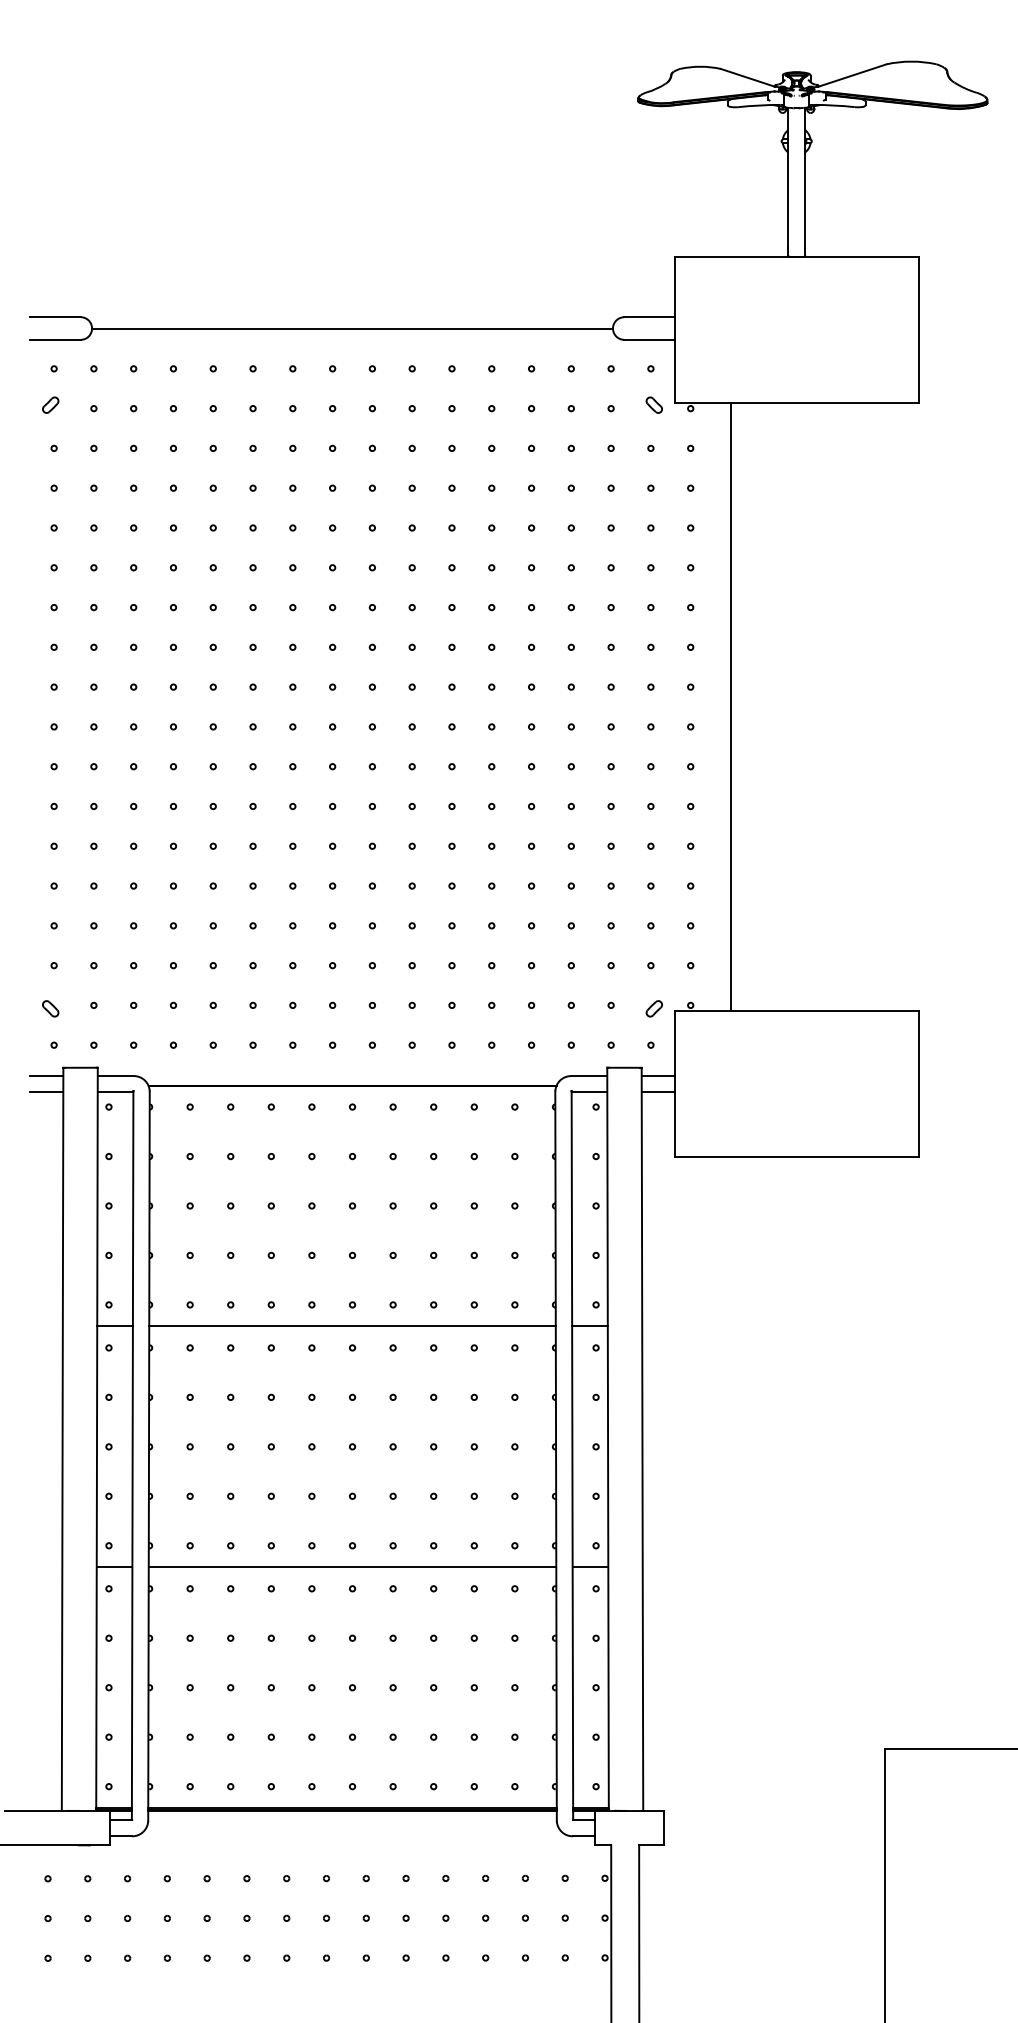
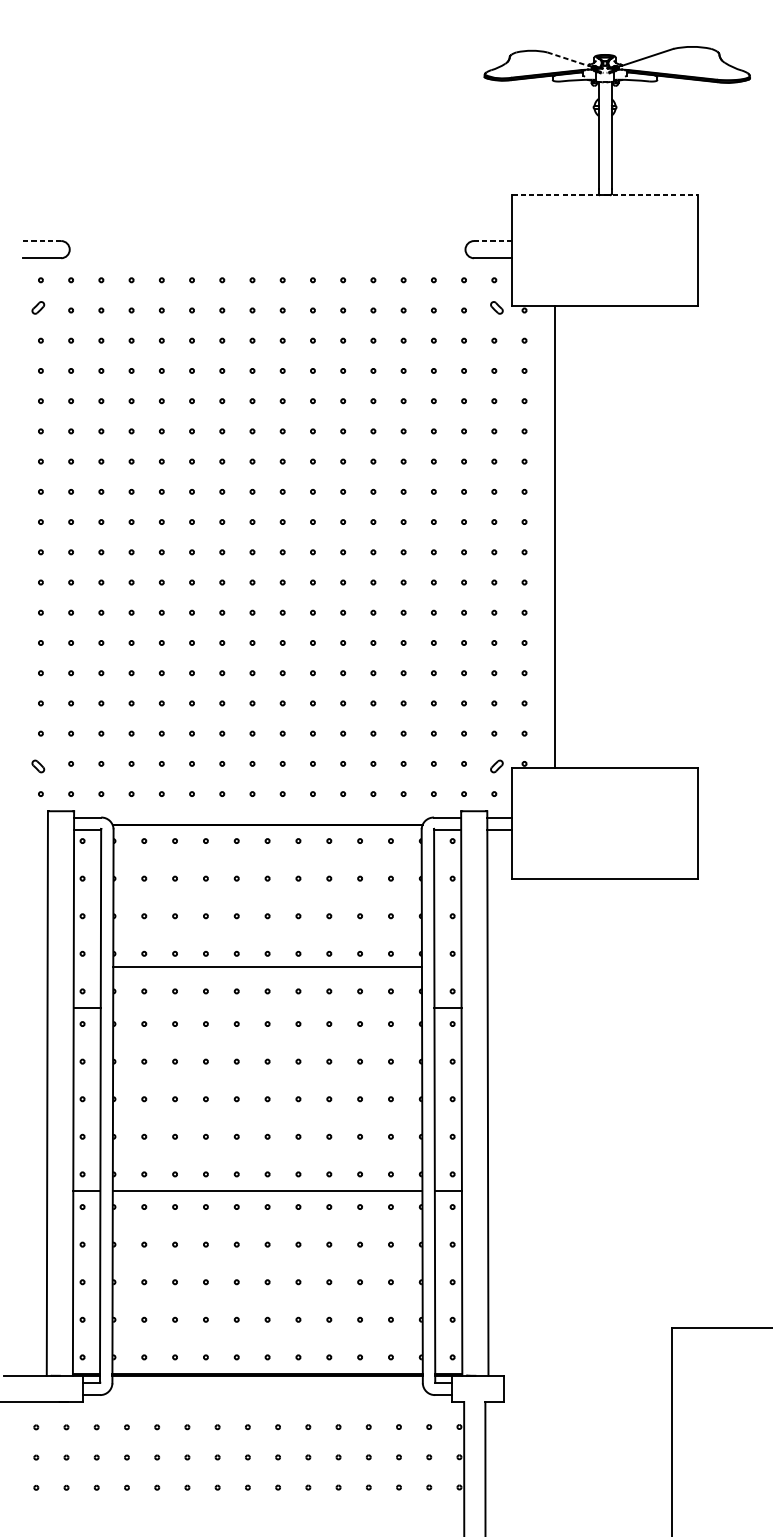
line: (747, 77) -> (567, 58), solid -> dashed
line: (797, 257) -> (605, 195), solid -> dashed
line: (56, 317) -> (42, 241), solid -> dashed
line: (648, 317) -> (492, 241), solid -> dashed
line: (352, 328) -> (267, 249), removed
line: (46, 1076) -> (35, 817), removed
line: (46, 1092) -> (35, 830), removed
line: (352, 1326) -> (267, 966), moved

